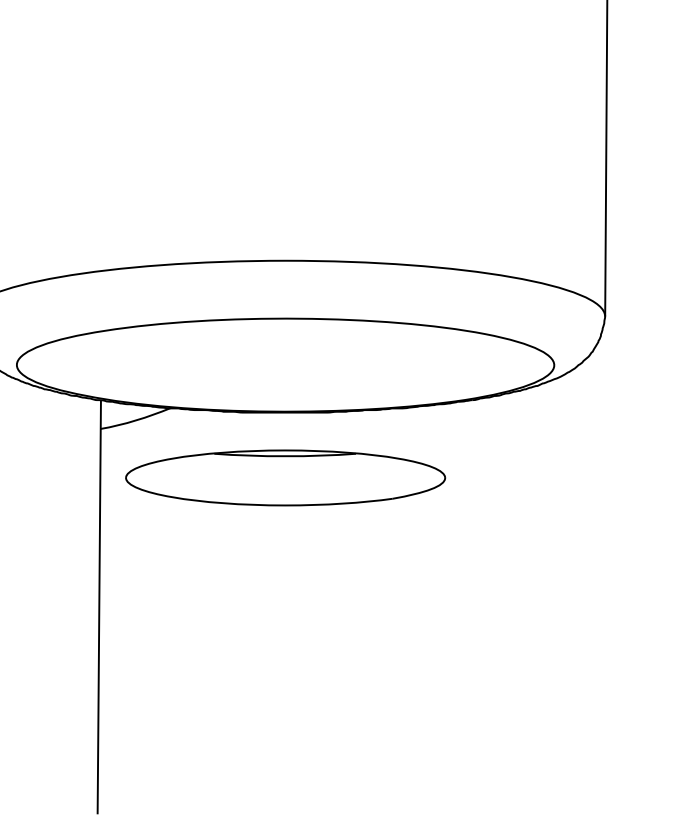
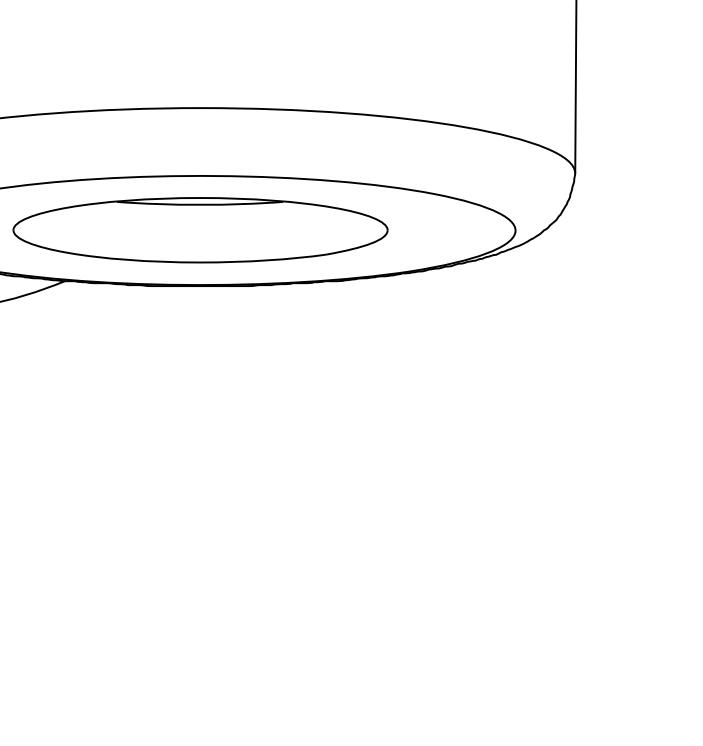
part: (285, 477) -> (200, 229), moved

